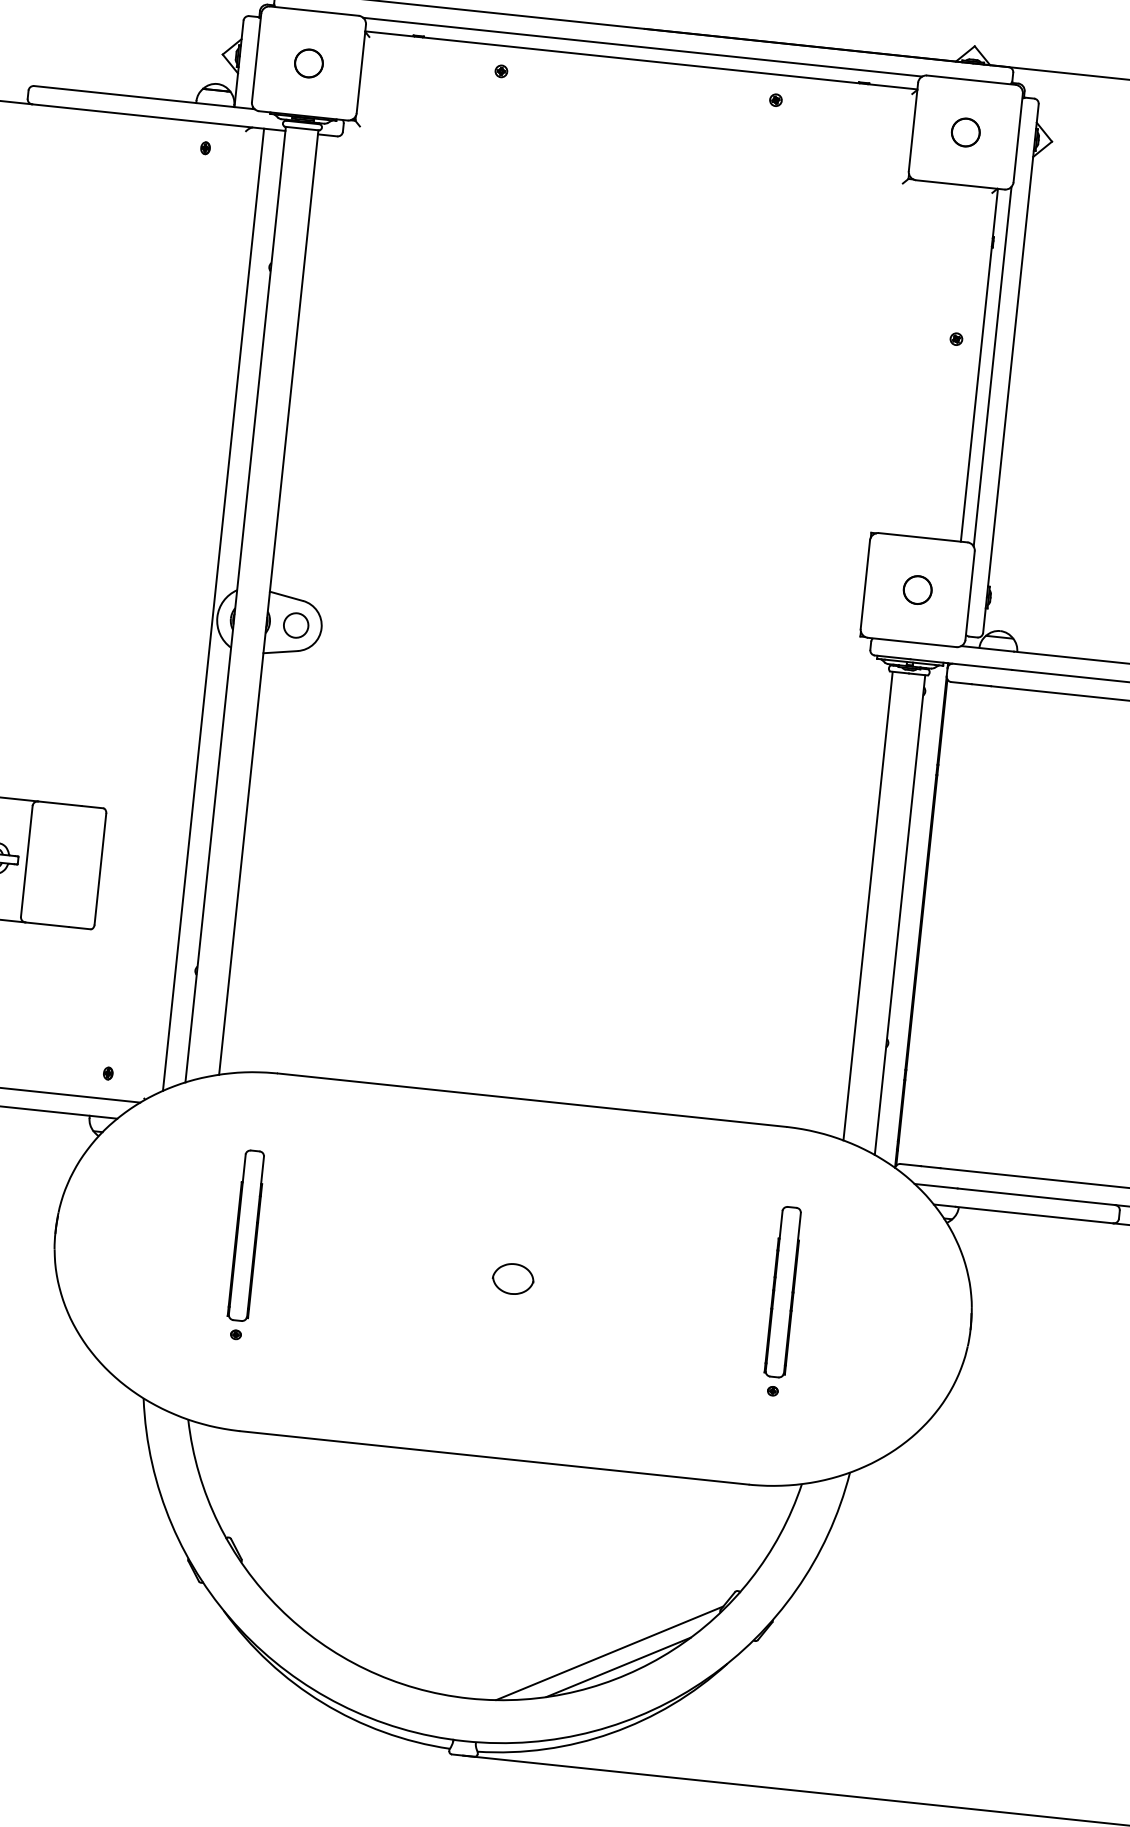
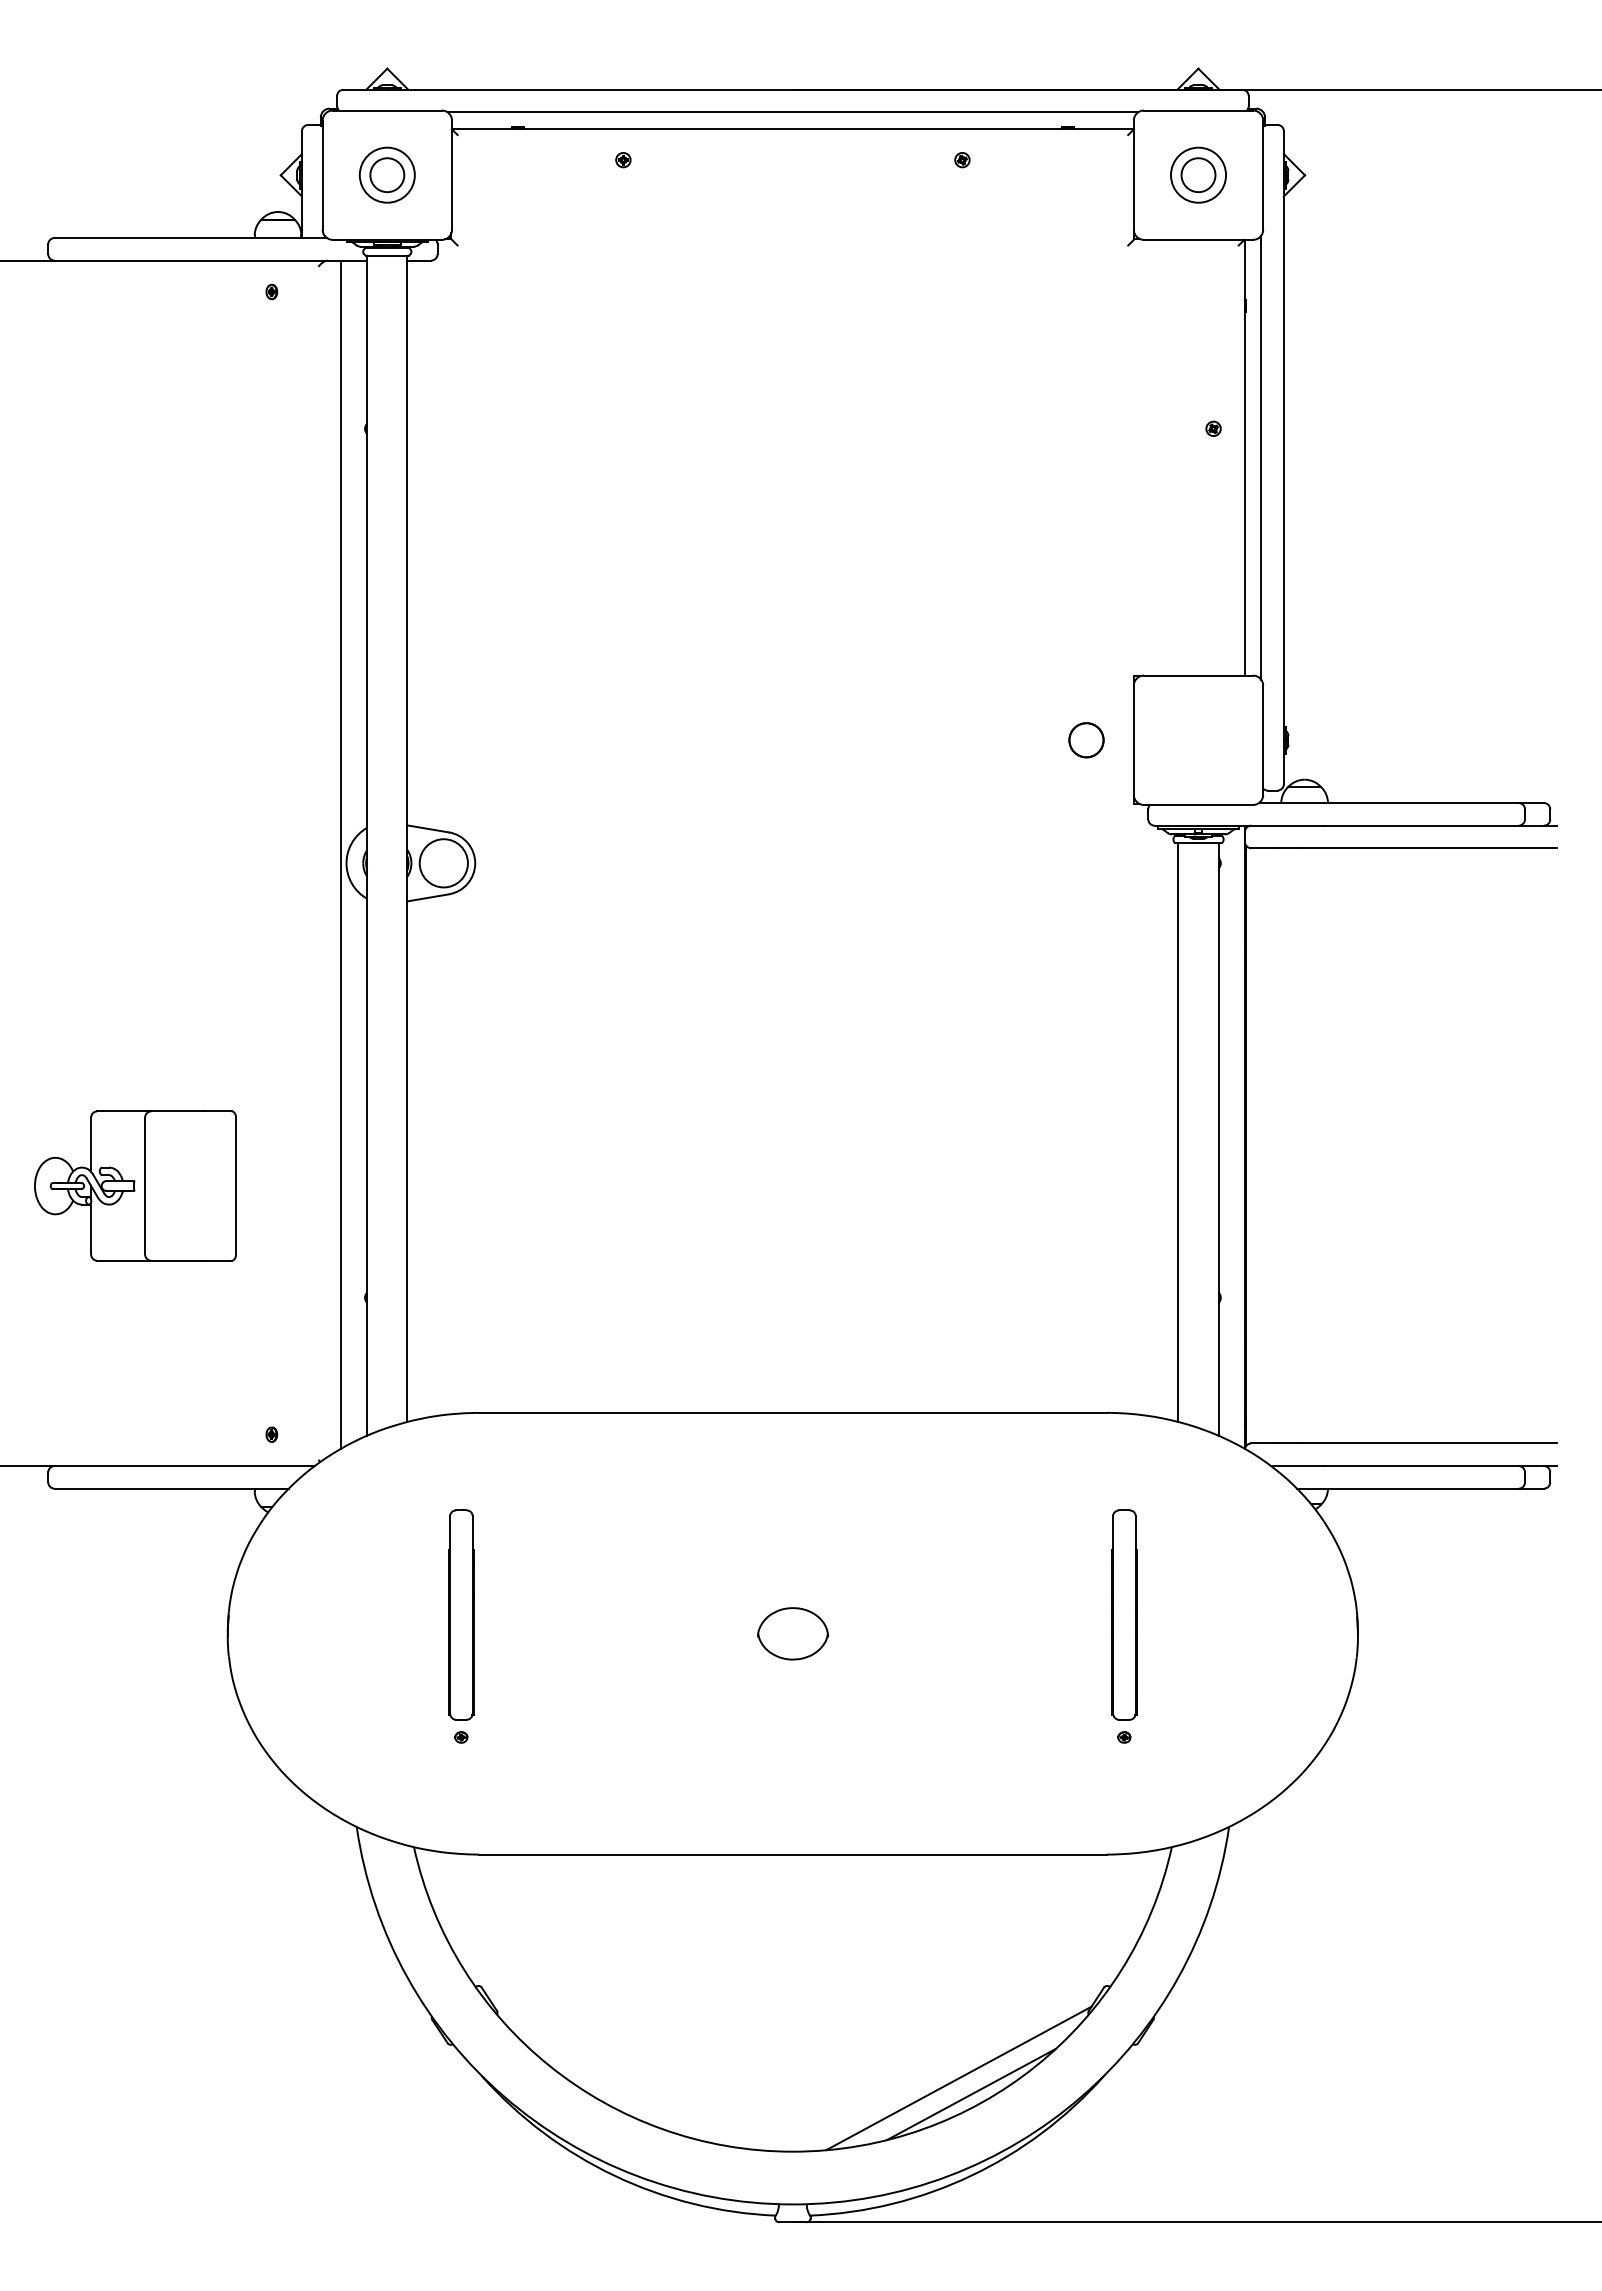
circle: (309, 63) -> (387, 175), size x1.6
circle: (965, 132) -> (1198, 175), size x1.6
circle: (917, 590) -> (1086, 740), moved
circle: (295, 625) -> (443, 863), size x1.6
part: (512, 1278) -> (792, 1633), size x1.4

